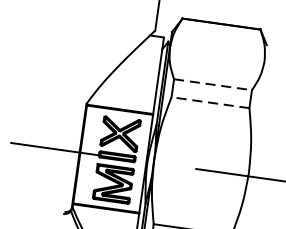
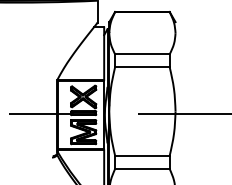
line: (213, 84) -> (142, 54), dashed -> solid
line: (209, 103) -> (141, 67), dashed -> solid

